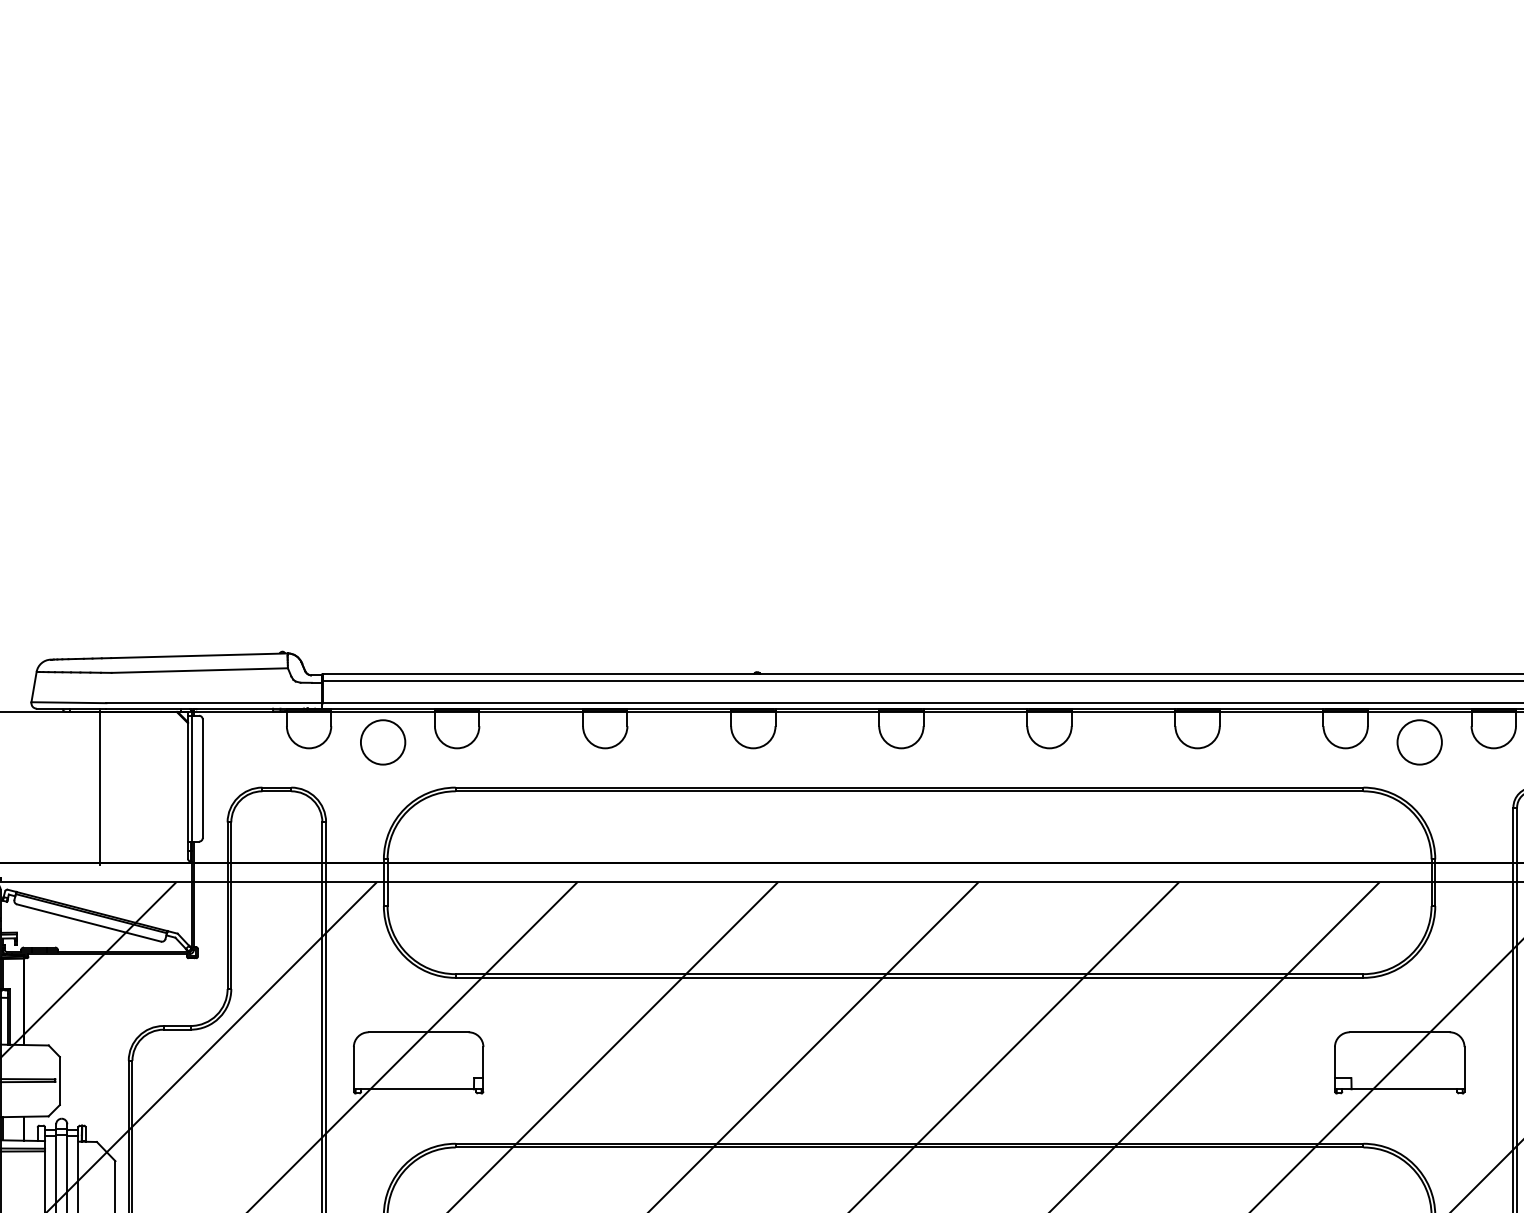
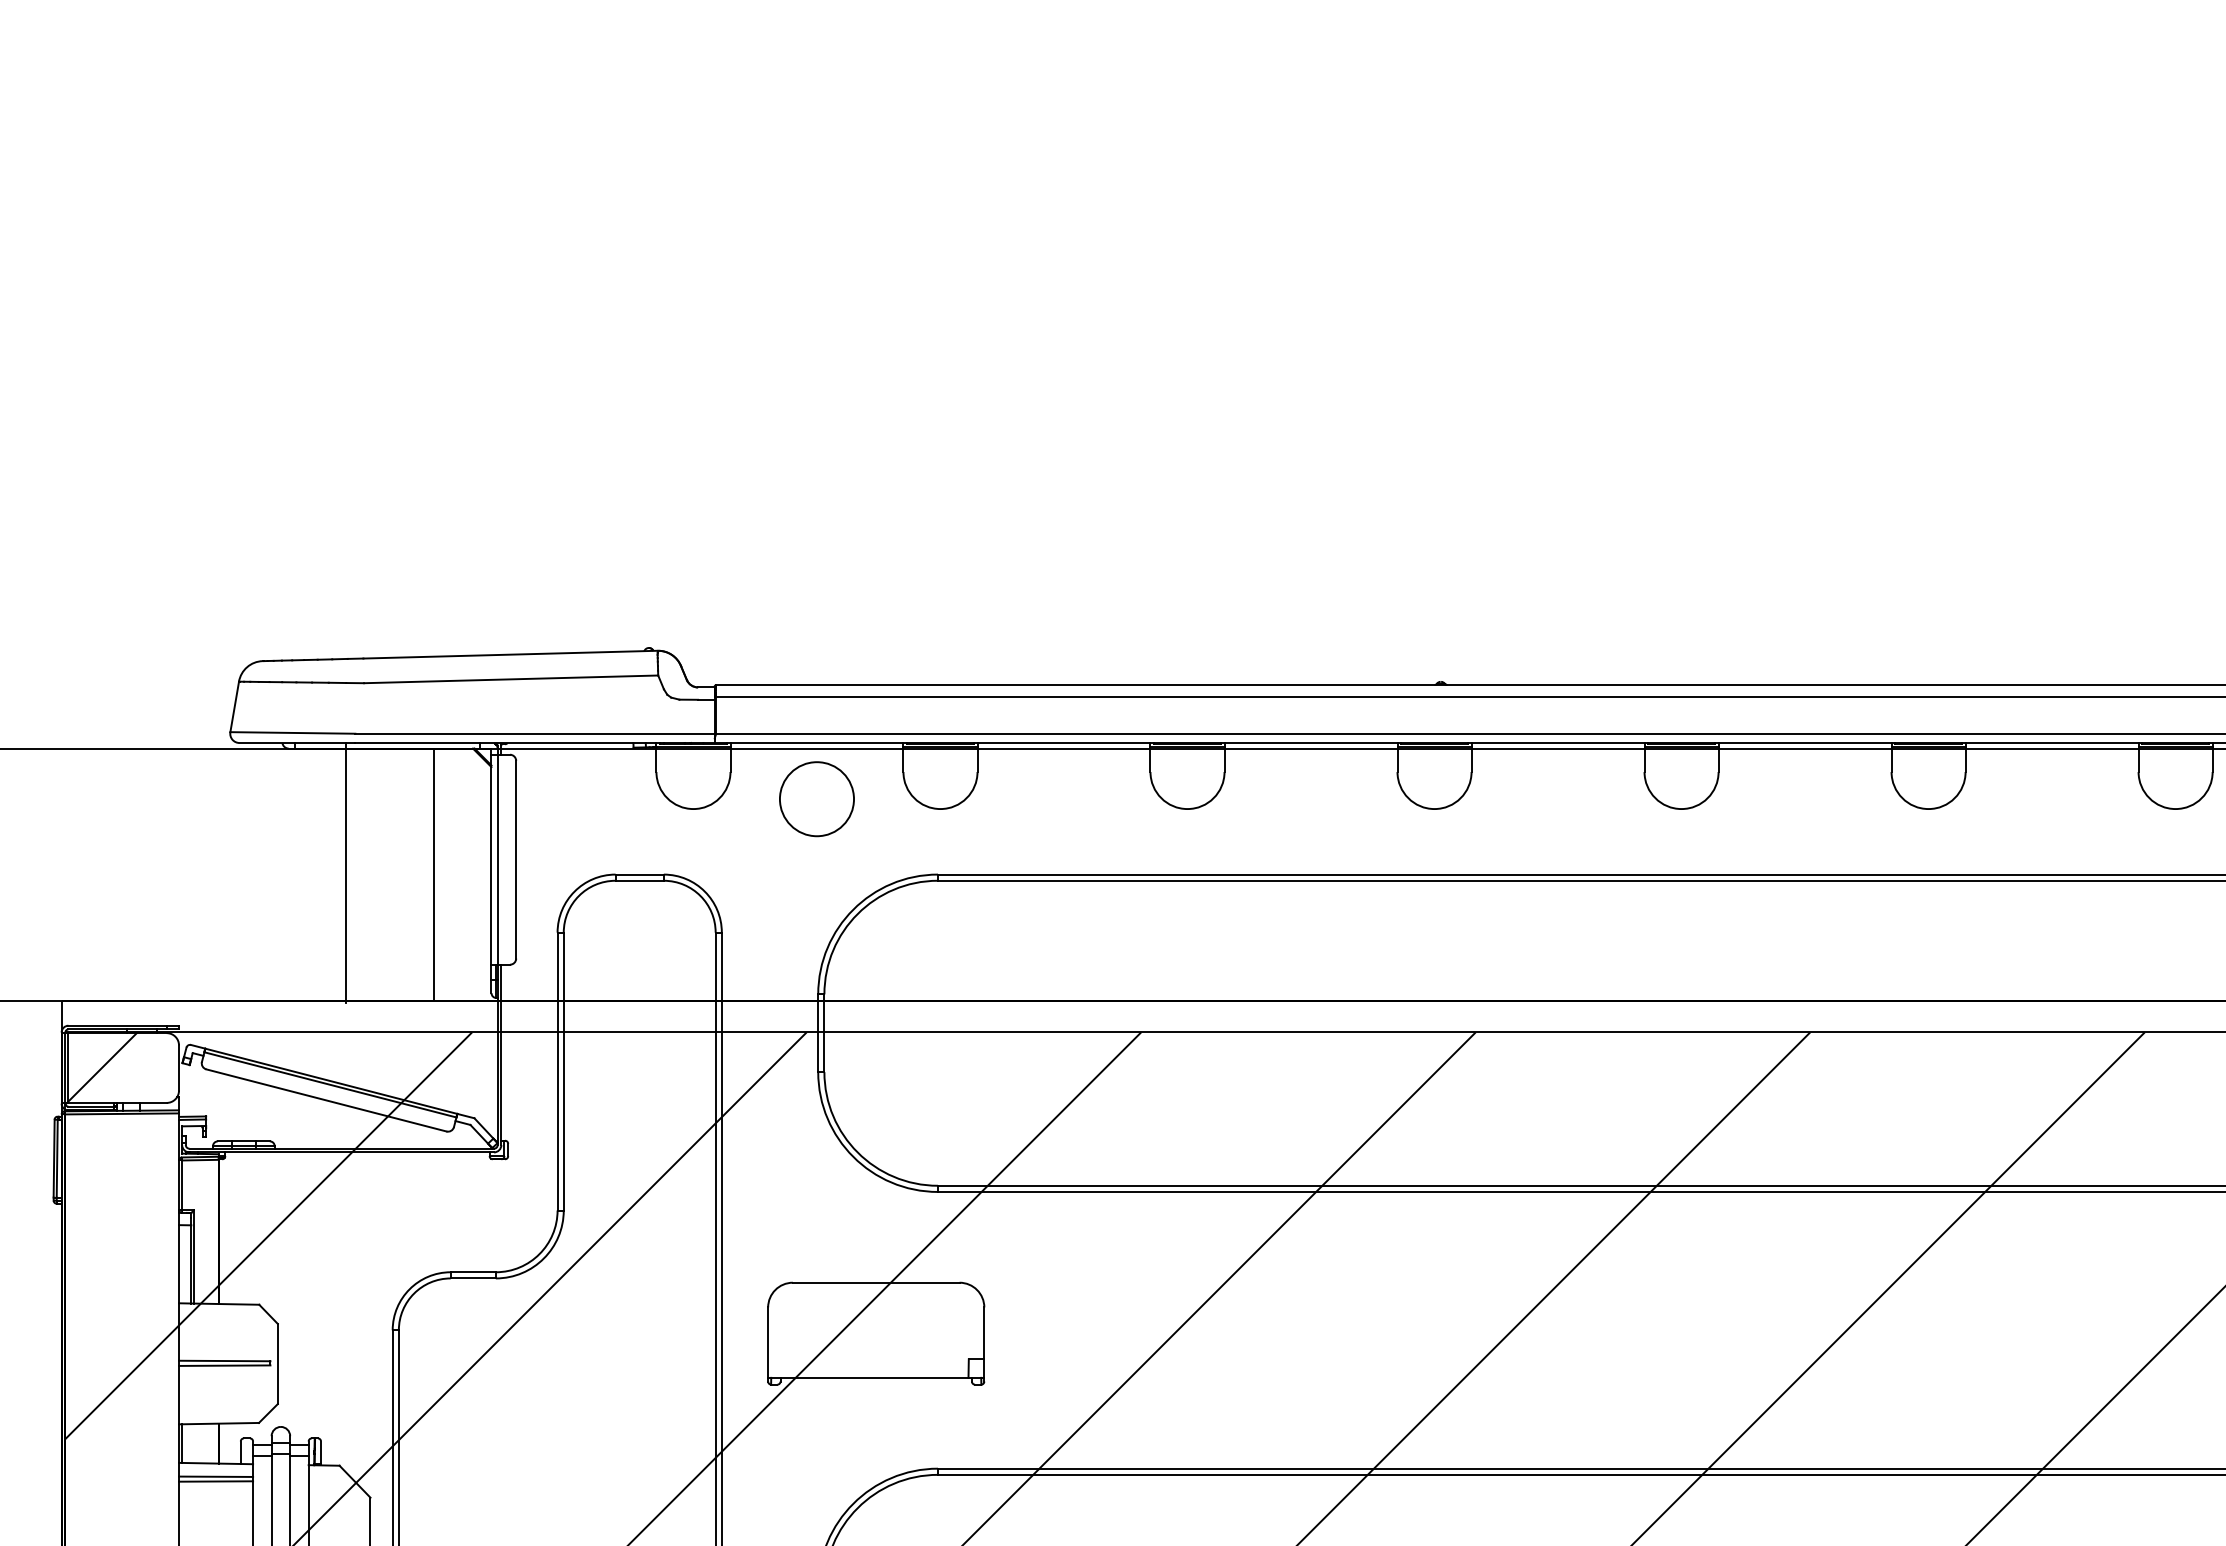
line: (153, 787) -> (433, 874), added

